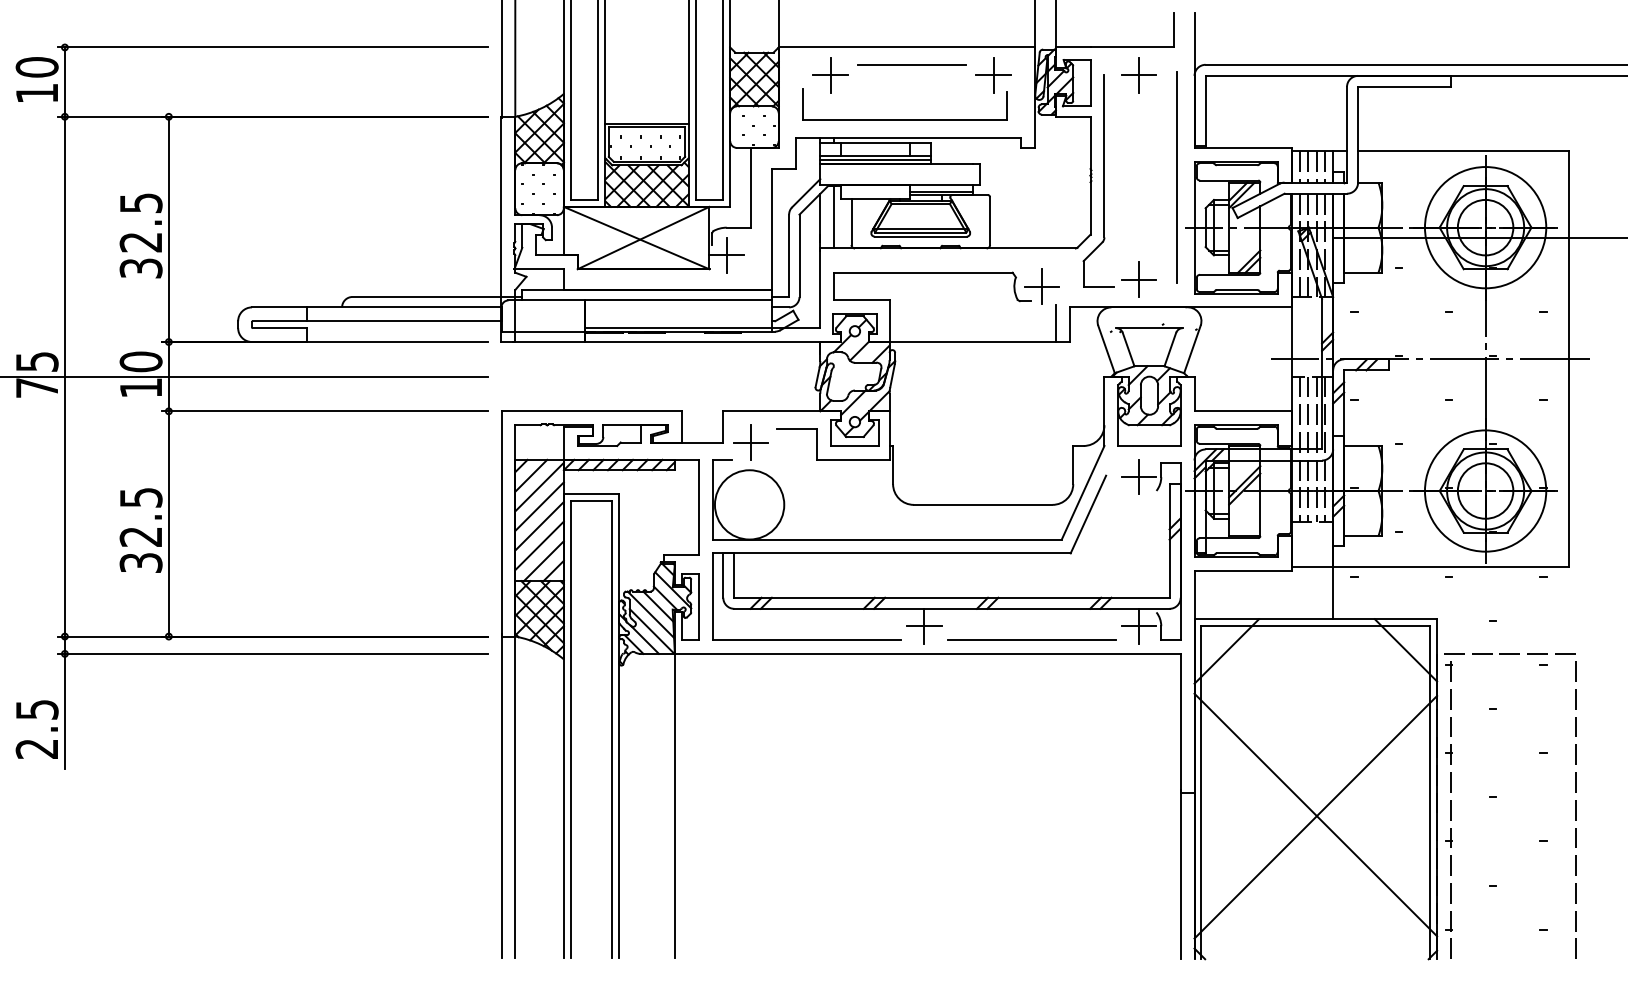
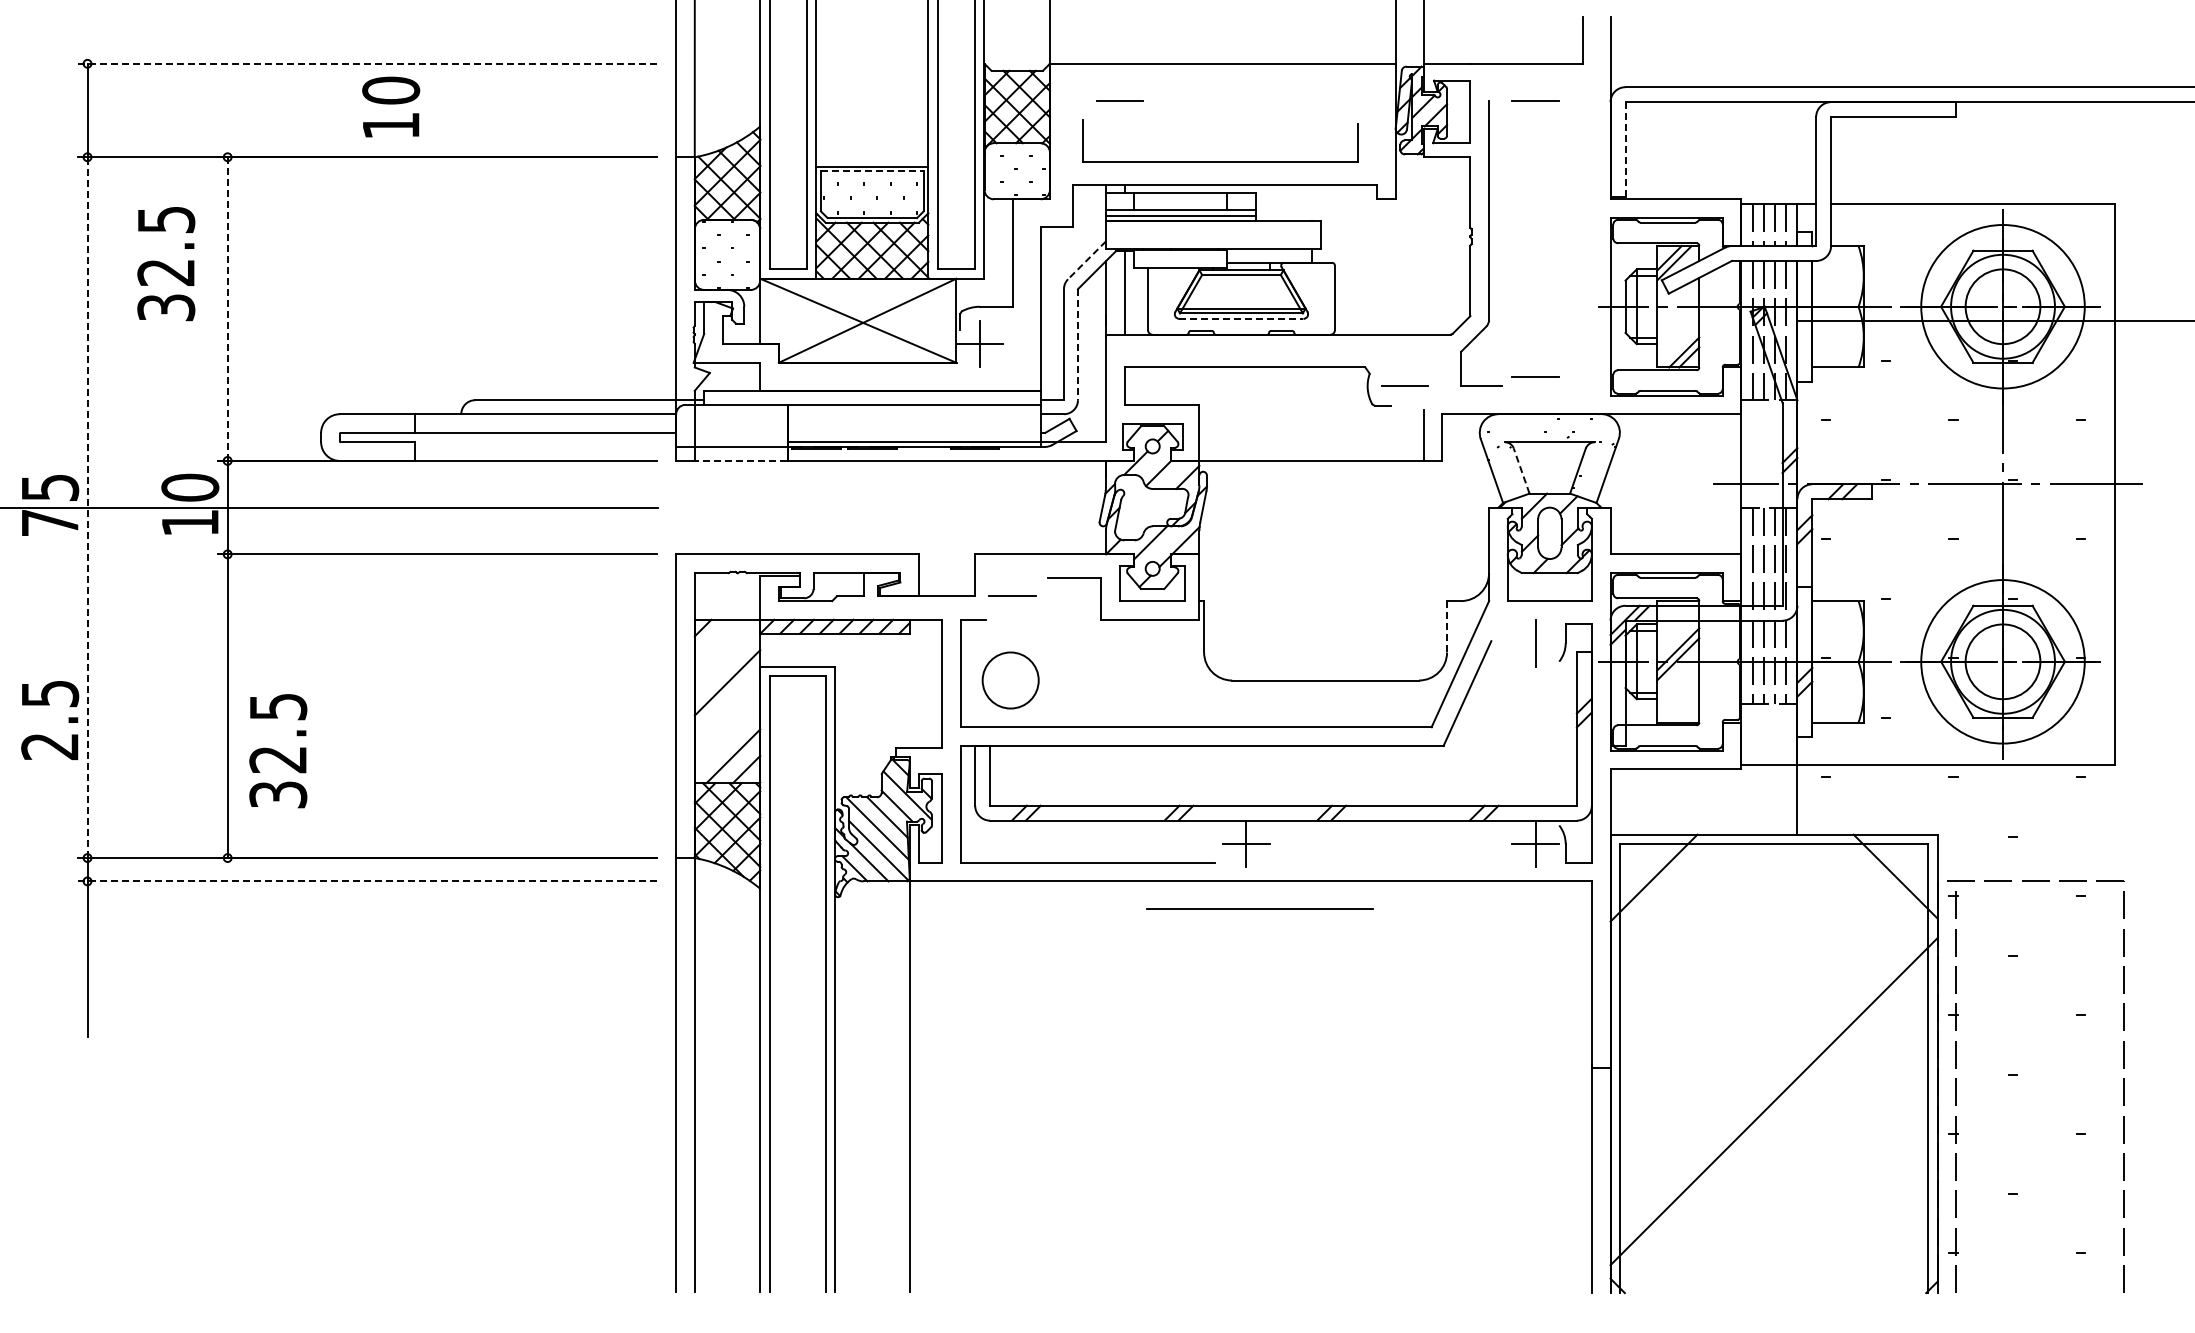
line: (272, 47) -> (367, 63), solid -> dashed
line: (911, 64) -> (1229, 86), removed
line: (831, 74) -> (1120, 100), removed
line: (1138, 74) -> (1535, 100), removed
part: (993, 75) -> (1339, 101), removed
text: (37, 79) -> (391, 106), moved
line: (1205, 111) -> (1625, 149), solid -> dashed
line: (647, 127) -> (872, 171), solid -> dashed
line: (1177, 177) -> (1587, 238), removed
line: (941, 191) -> (1269, 258), removed
line: (806, 193) -> (1087, 260), solid -> dashed
line: (168, 229) -> (227, 309), solid -> dashed
text: (141, 236) -> (166, 264), moved
line: (920, 236) -> (1241, 318), solid -> dashed
line: (799, 255) -> (1077, 344), solid -> dashed
line: (1138, 279) -> (1535, 376), removed
line: (1042, 286) -> (1405, 385), removed
line: (549, 341) -> (740, 460), solid -> dashed
line: (1128, 349) -> (1521, 471), solid -> dashed
line: (64, 376) -> (87, 507), solid -> dashed
line: (750, 442) -> (1012, 596), removed
line: (1073, 464) -> (1447, 626), solid -> dashed
line: (530, 475) -> (715, 640), removed
line: (1138, 477) -> (1535, 643), removed
line: (539, 487) -> (727, 656), removed
circle: (749, 504) -> (1010, 680), size x0.6
line: (539, 526) -> (727, 709), removed
text: (141, 530) -> (278, 751), moved
line: (539, 545) -> (727, 735), removed
line: (1031, 639) -> (1259, 908), moved
line: (272, 653) -> (367, 881), solid -> dashed
text: (37, 729) -> (50, 720), moved
line: (1315, 814) -> (1773, 1098), removed

